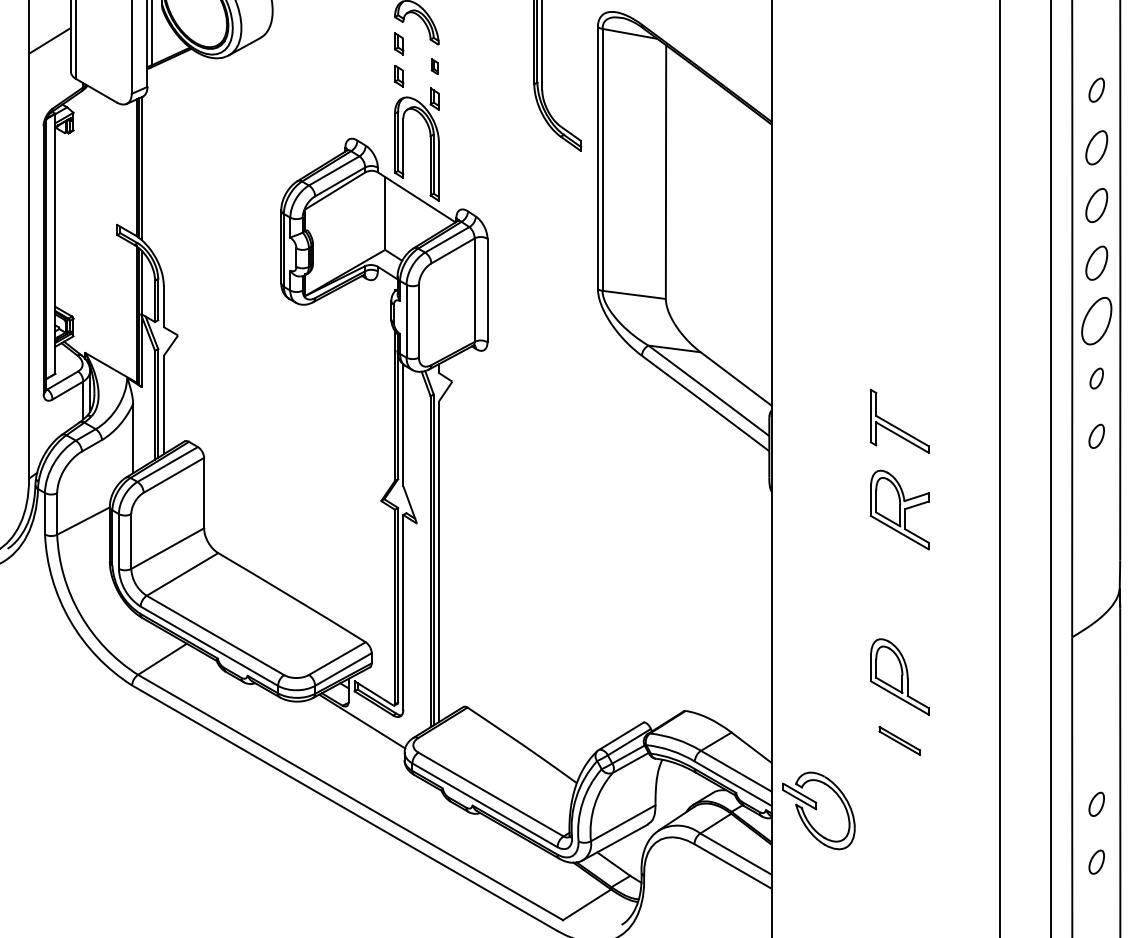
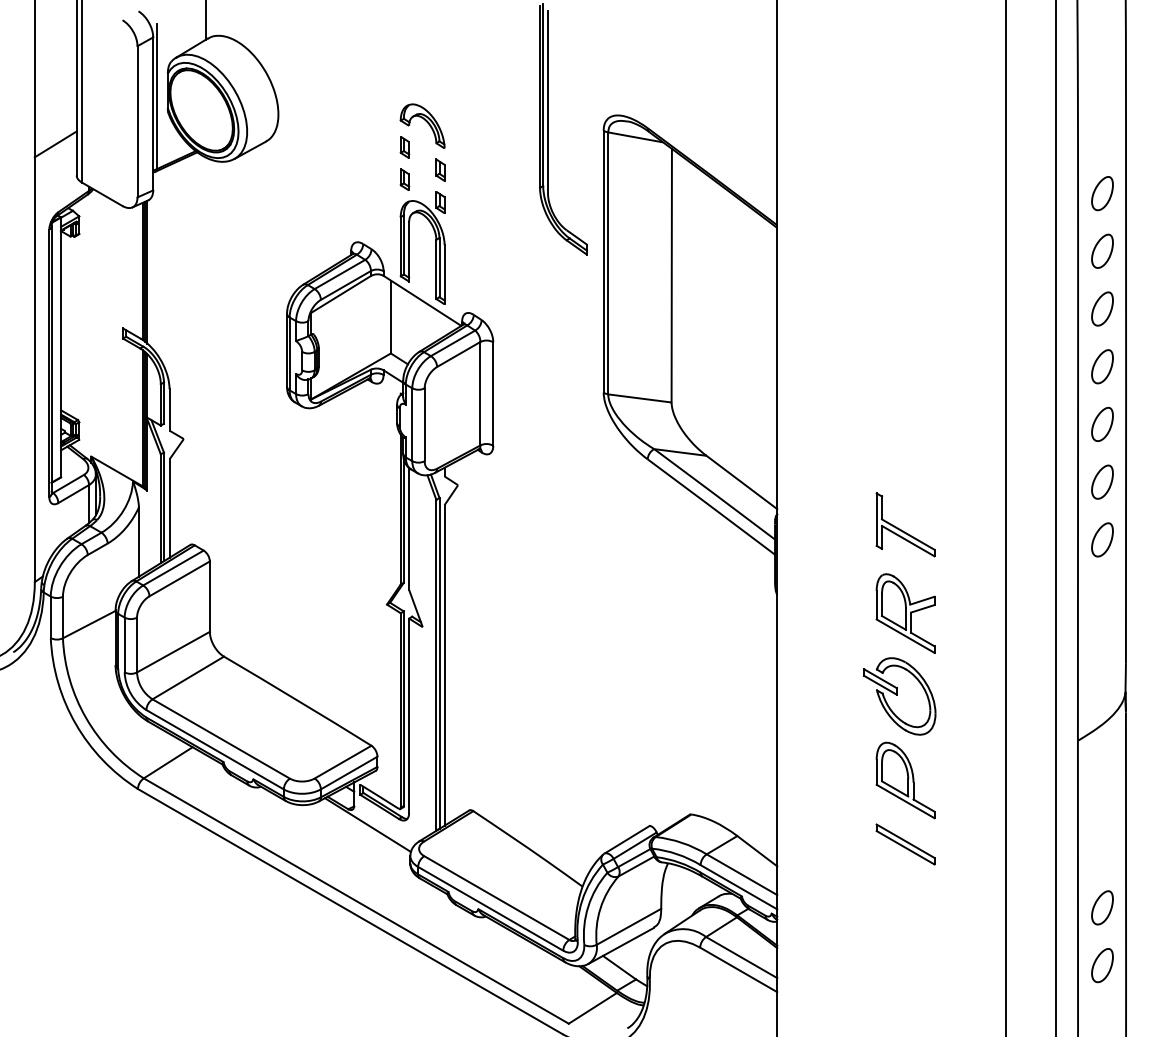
part: (434, 65) -> (440, 169), size x1.43
part: (1096, 89) -> (1102, 193), size x1.43
part: (1096, 319) -> (1102, 423), size x0.71
part: (1096, 377) -> (1102, 481), size x1.67
part: (1096, 435) -> (1102, 539), size x1.43
part: (899, 740) -> (905, 844), size x1.43
part: (1096, 803) -> (1102, 907), size x1.43
part: (818, 810) -> (899, 696), moved
part: (1096, 861) -> (1102, 965), size x1.43

